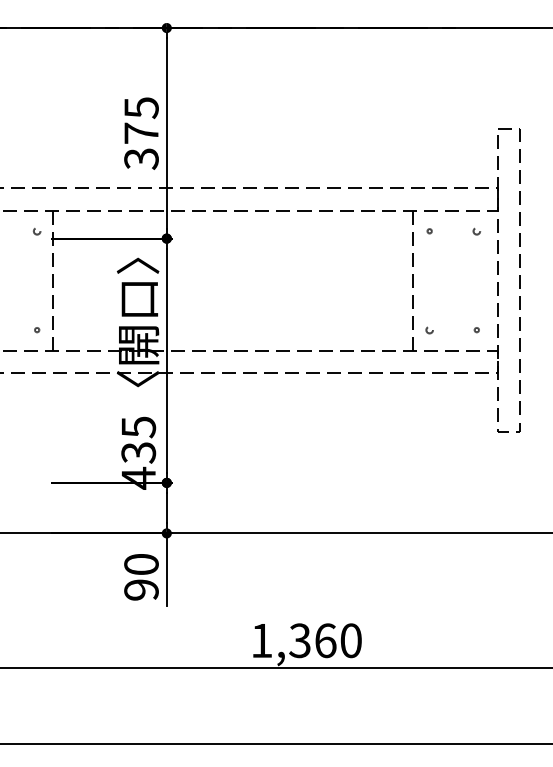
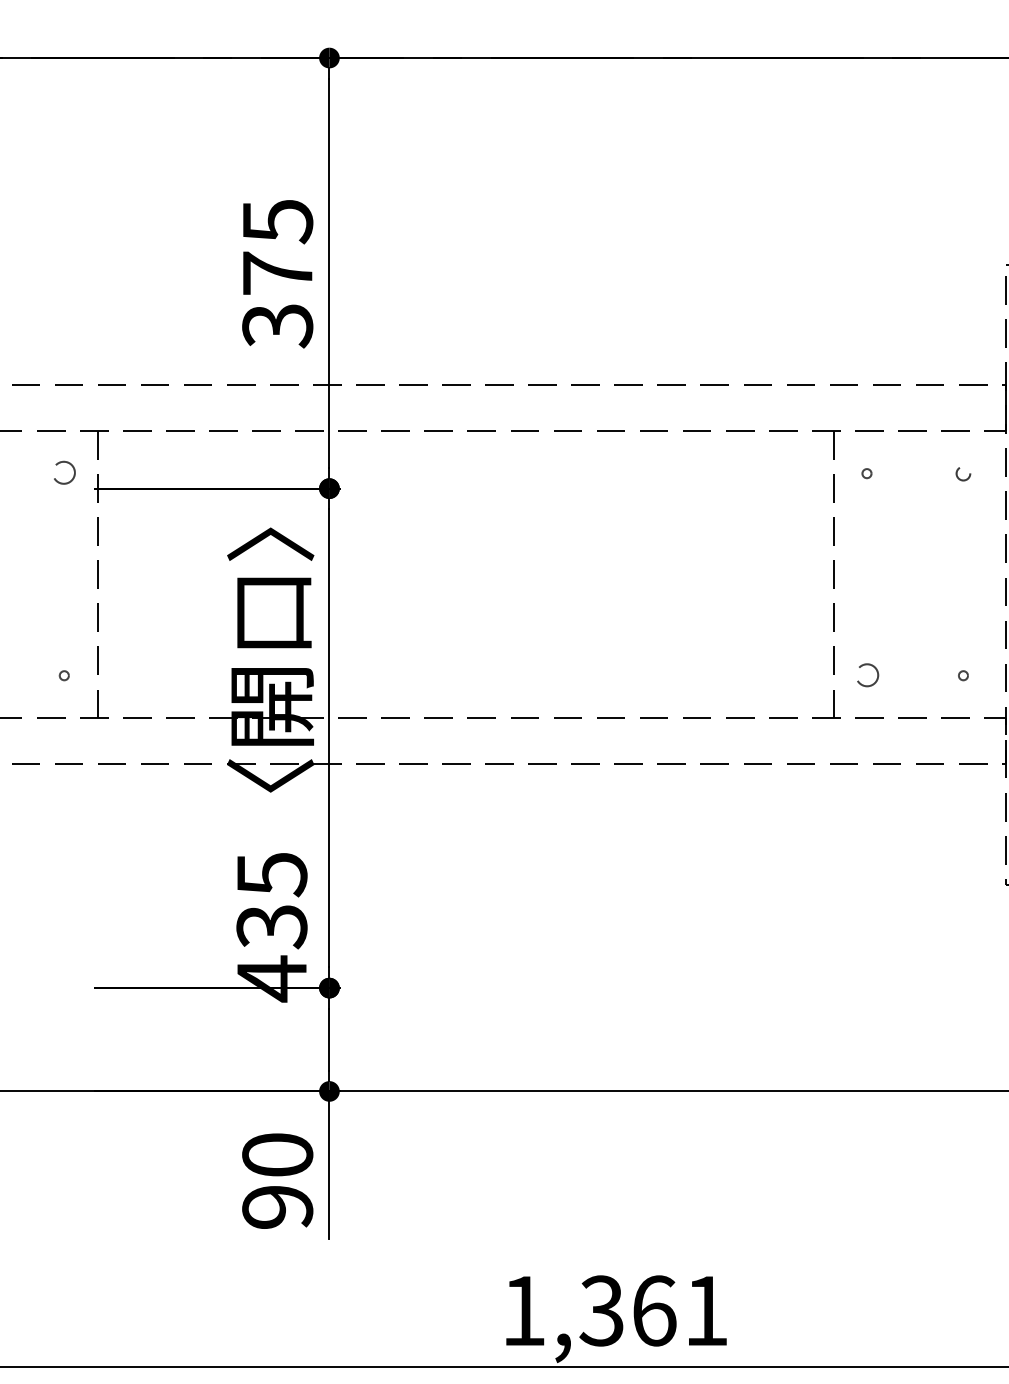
circle: (37, 231) -> (65, 474), size x1.6
circle: (429, 330) -> (866, 676), size x1.6
text: (350, 640) -> (705, 1310), 1,360 -> 1,361

